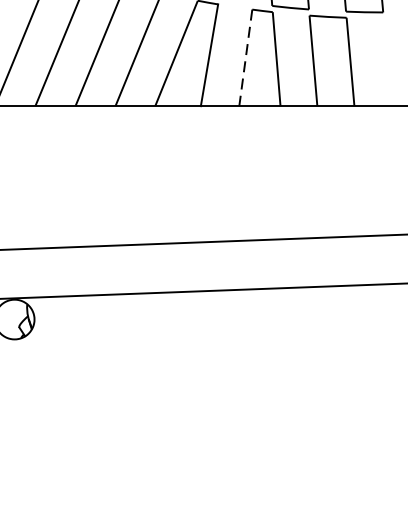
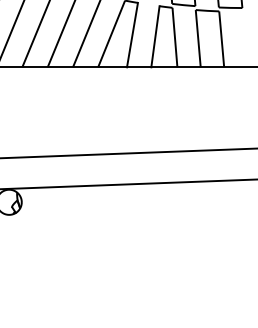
line: (245, 57) -> (155, 36), dashed -> solid

